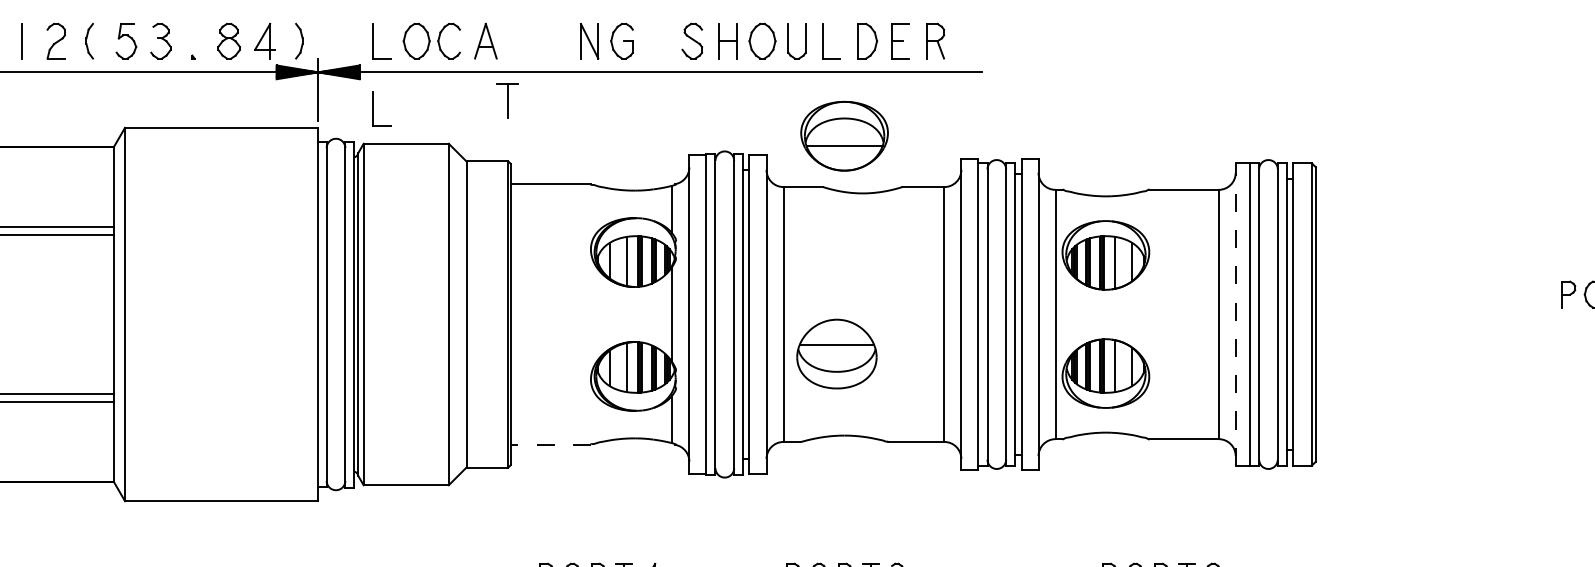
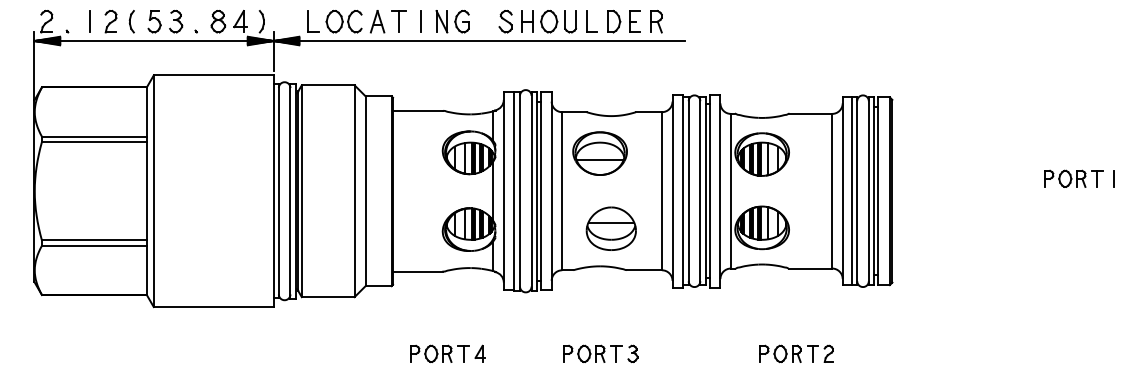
line: (555, 40) -> (420, 21), added
part: (506, 100) -> (398, 21), moved
part: (382, 108) -> (313, 63), removed
part: (843, 135) -> (599, 153), moved
line: (1235, 314) -> (842, 191), dashed -> solid
part: (835, 353) -> (610, 228), moved
line: (550, 443) -> (417, 271), dashed -> solid

